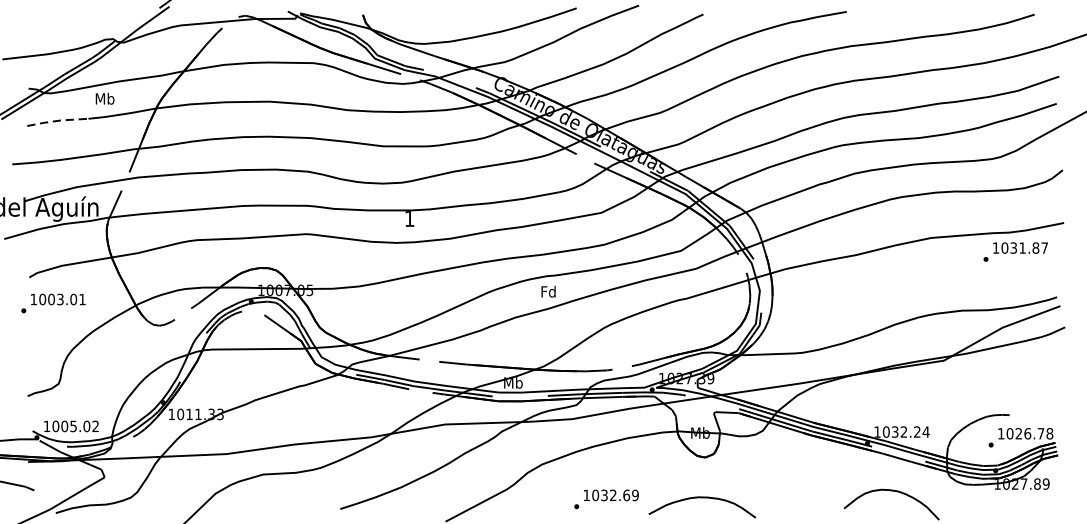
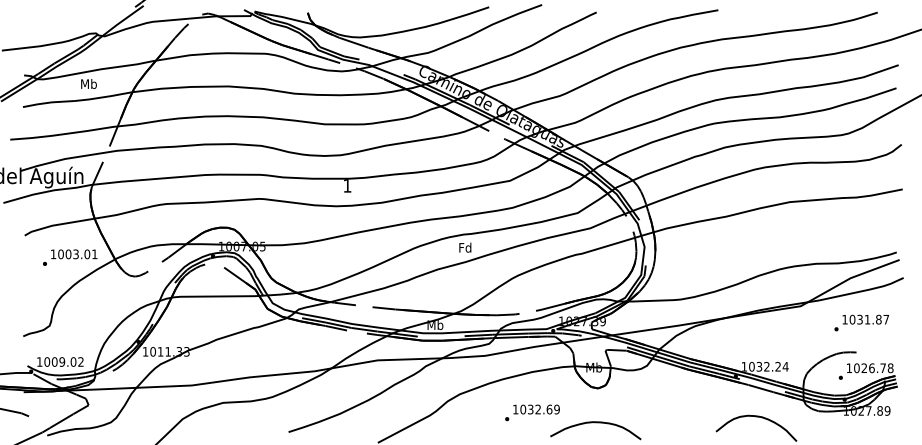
line: (57, 120) -> (48, 102), dashed -> solid
text: (1015, 251) -> (861, 322), moved
text: (53, 303) -> (70, 257), moved
text: (73, 425) -> (62, 361), 1005.02 -> 1009.02
text: (606, 498) -> (532, 412), moved

